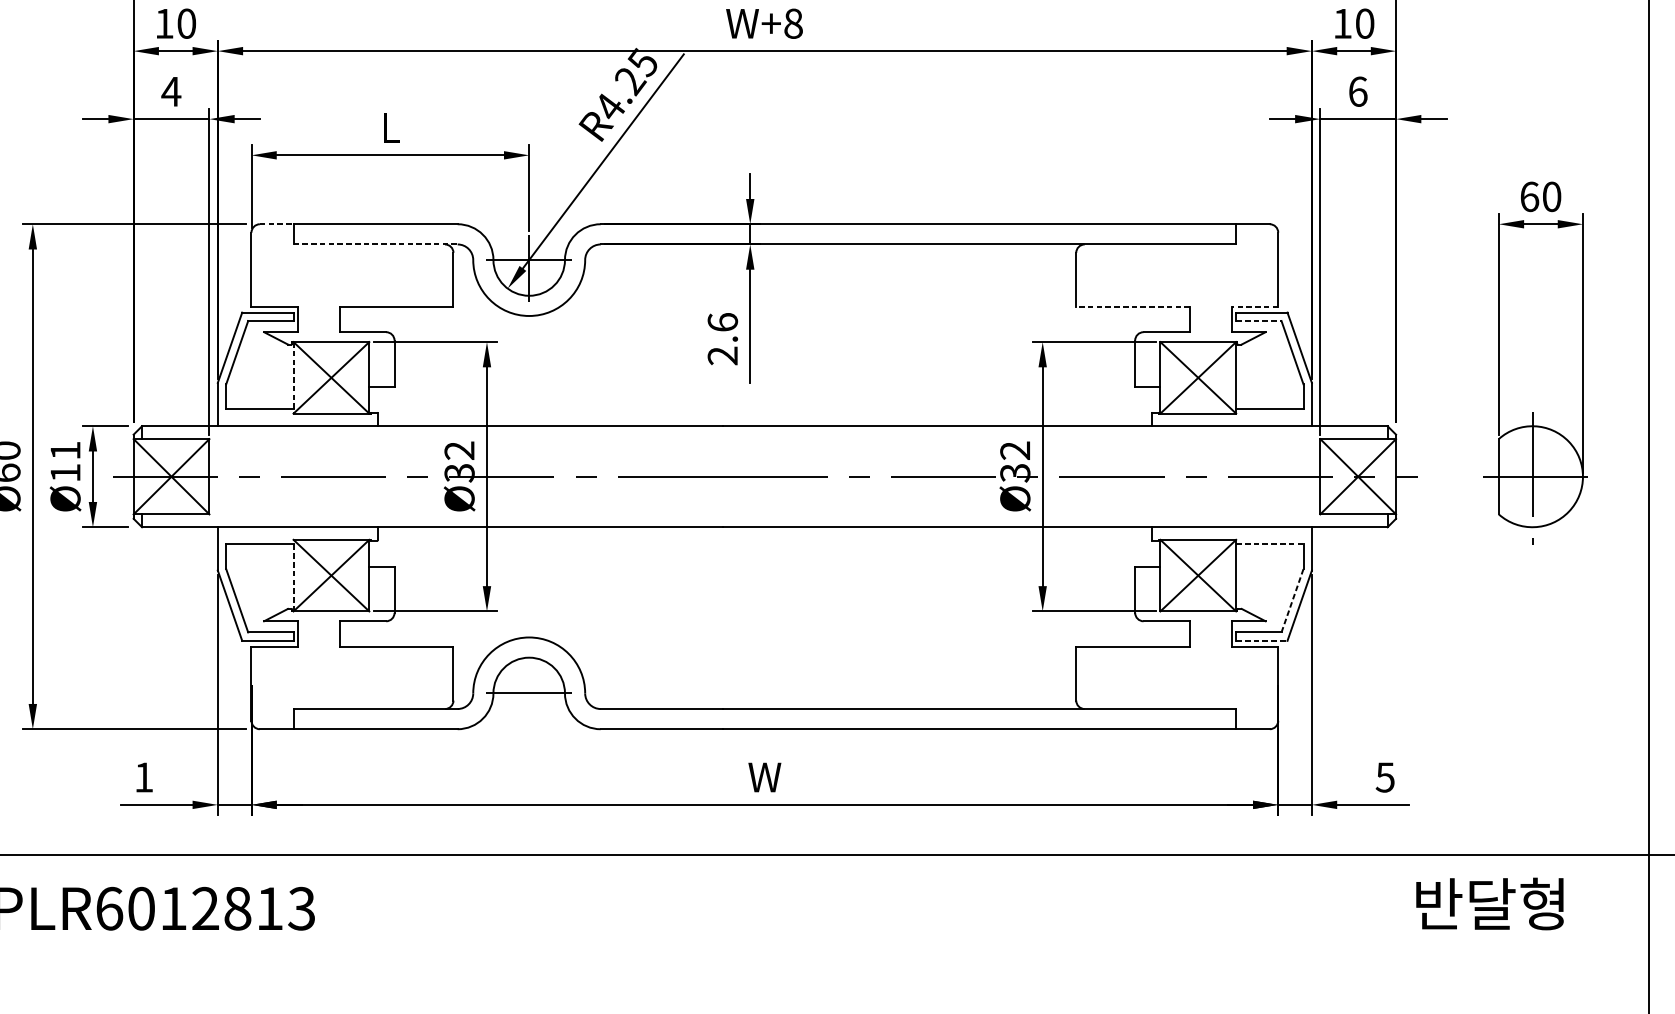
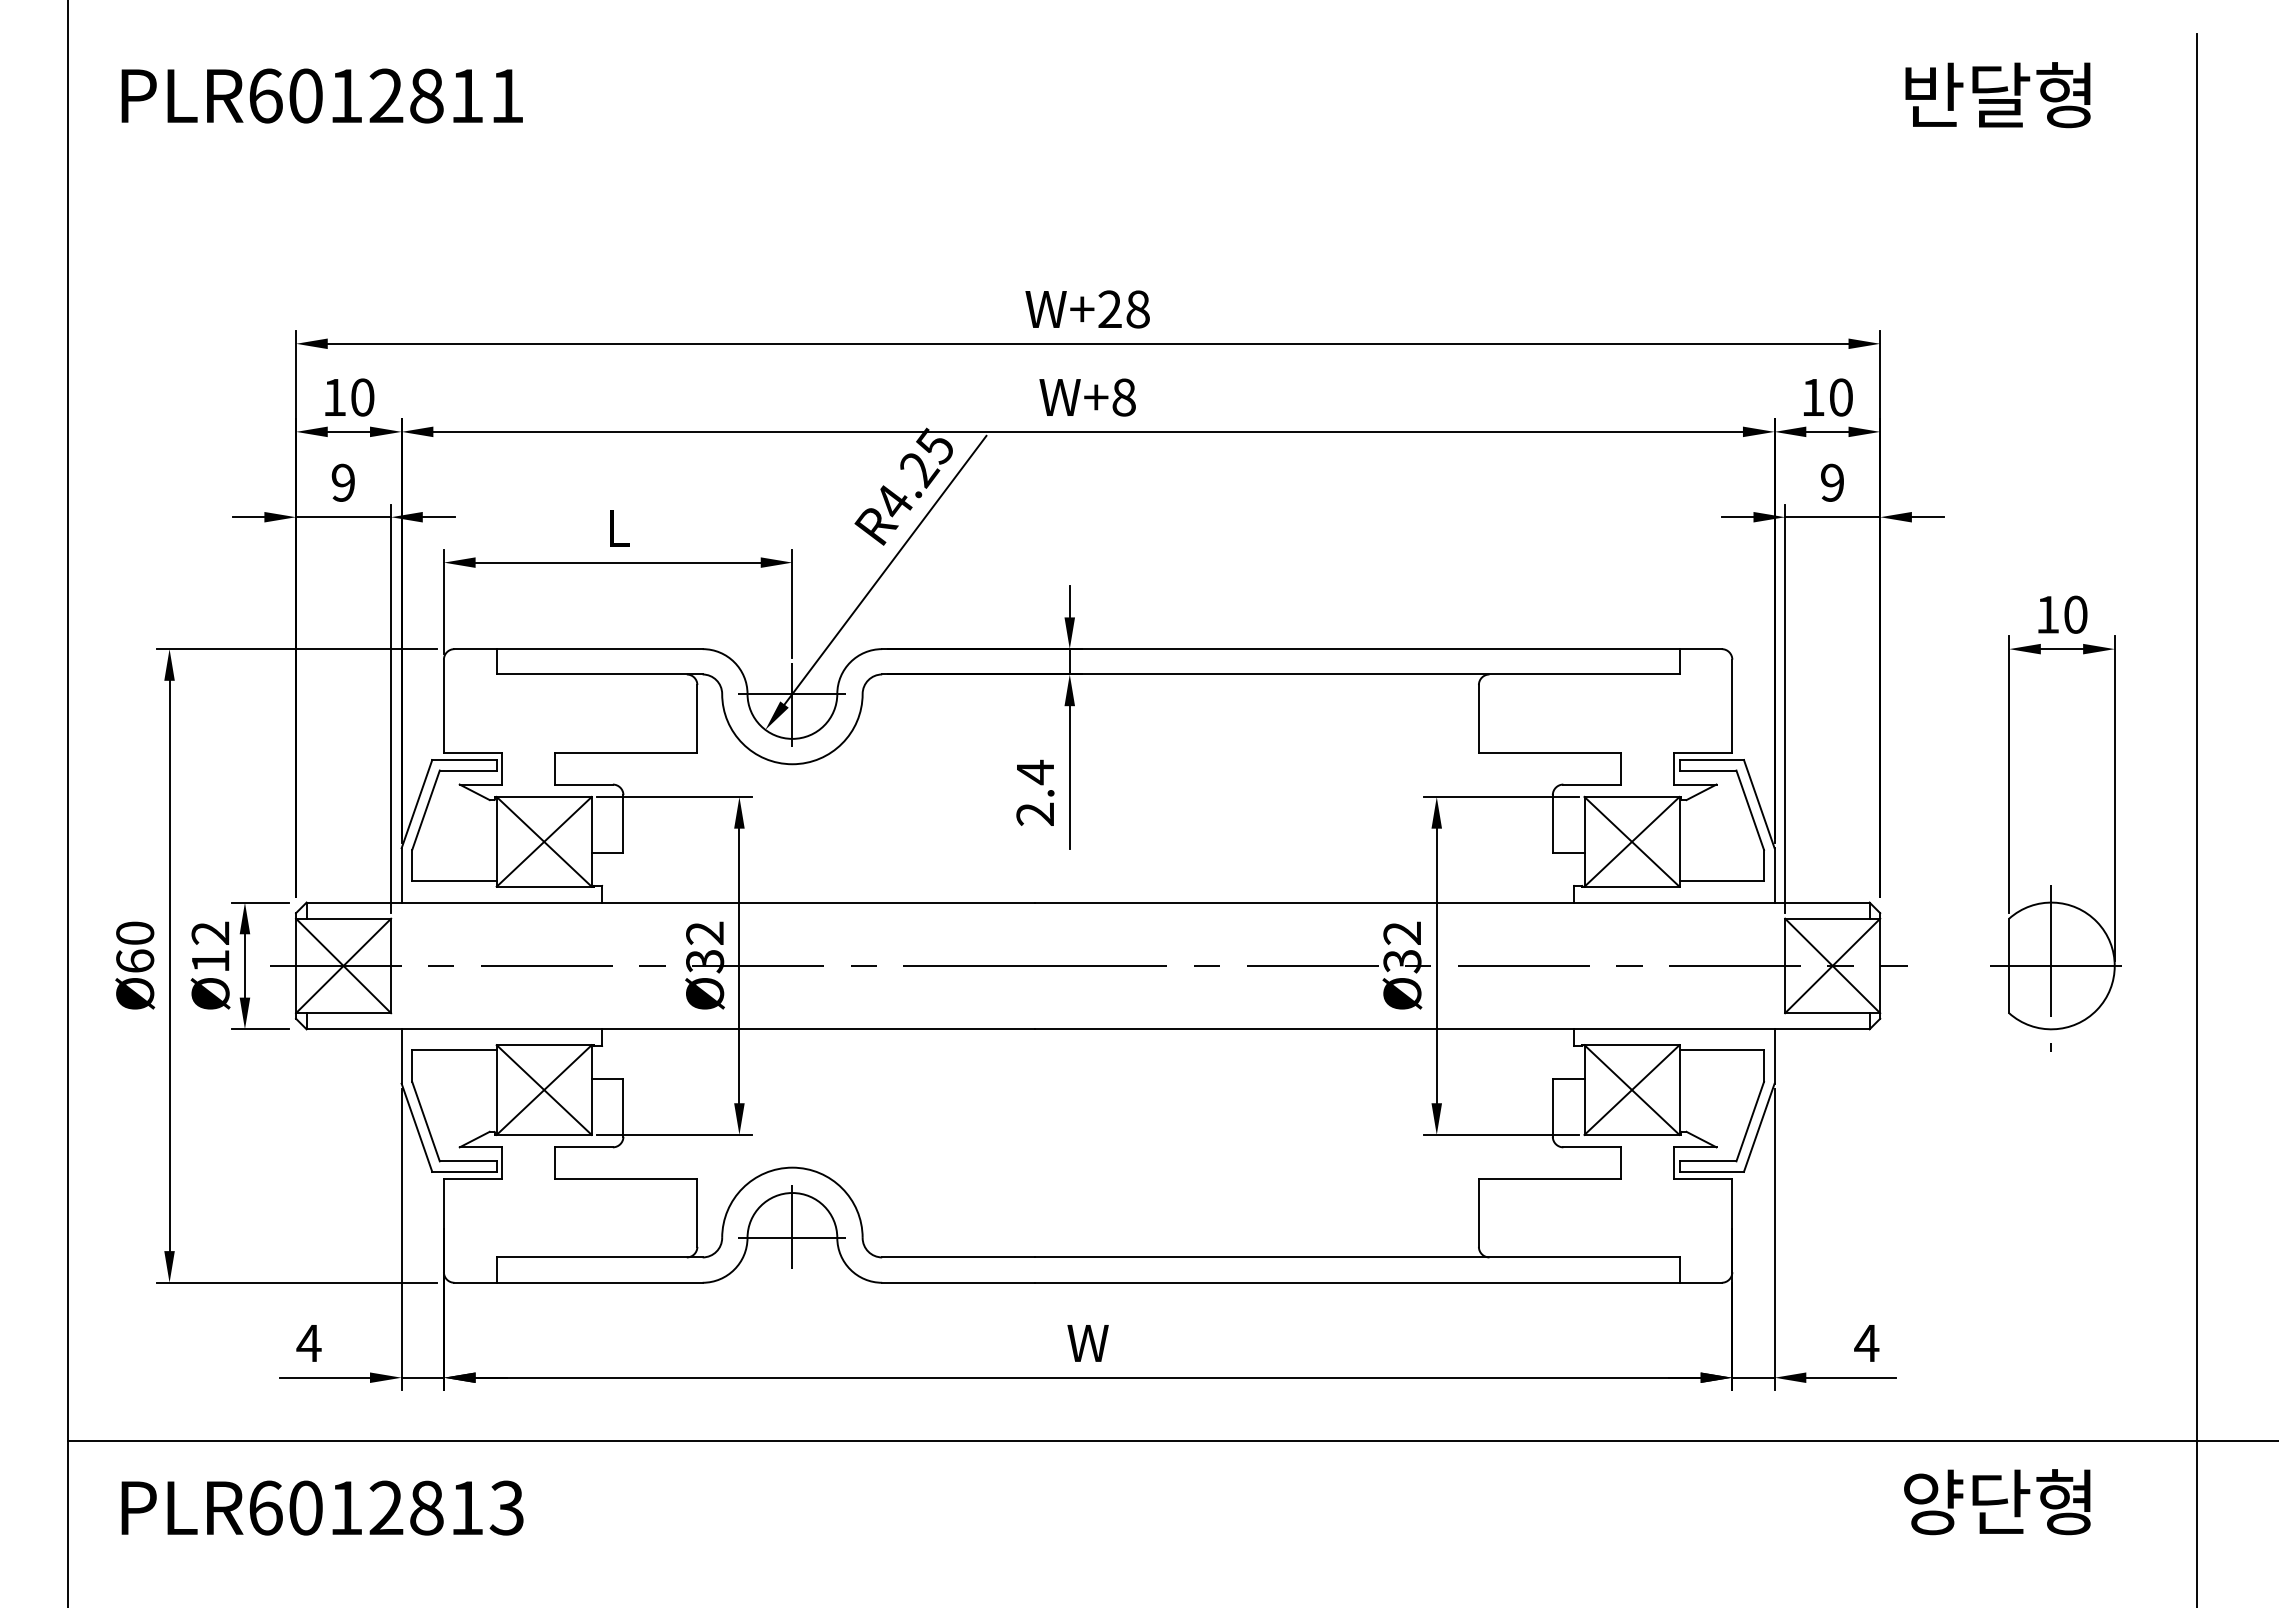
text: (170, 91) -> (342, 482), 4 -> 9
text: (1358, 91) -> (1832, 482), 6 -> 9
text: (1529, 196) -> (2047, 614), 60 -> 10
line: (277, 224) -> (476, 649), dashed -> solid
line: (375, 244) -> (599, 674), dashed -> solid
line: (1132, 306) -> (1549, 752), dashed -> solid
line: (1254, 306) -> (1702, 752), dashed -> solid
line: (1259, 320) -> (1708, 770), dashed -> solid
text: (722, 322) -> (1035, 772), 2.6 -> 2.4
line: (293, 377) -> (496, 841), dashed -> solid
text: (65, 450) -> (210, 932), Ø11 -> Ø12
line: (1270, 544) -> (1722, 1050), dashed -> solid
line: (293, 575) -> (496, 1090), dashed -> solid
line: (1292, 601) -> (1750, 1122), dashed -> solid
line: (1262, 640) -> (1712, 1171), dashed -> solid
line: (529, 684) -> (792, 1226), added
text: (143, 777) -> (308, 1343), 1 -> 4
text: (1385, 777) -> (1866, 1343), 5 -> 4
text: (1465, 905) -> (1967, 1504), 반달형 -> 양단형

